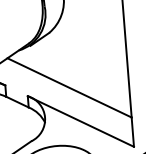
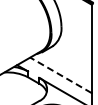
line: (68, 88) -> (60, 75), solid -> dashed

